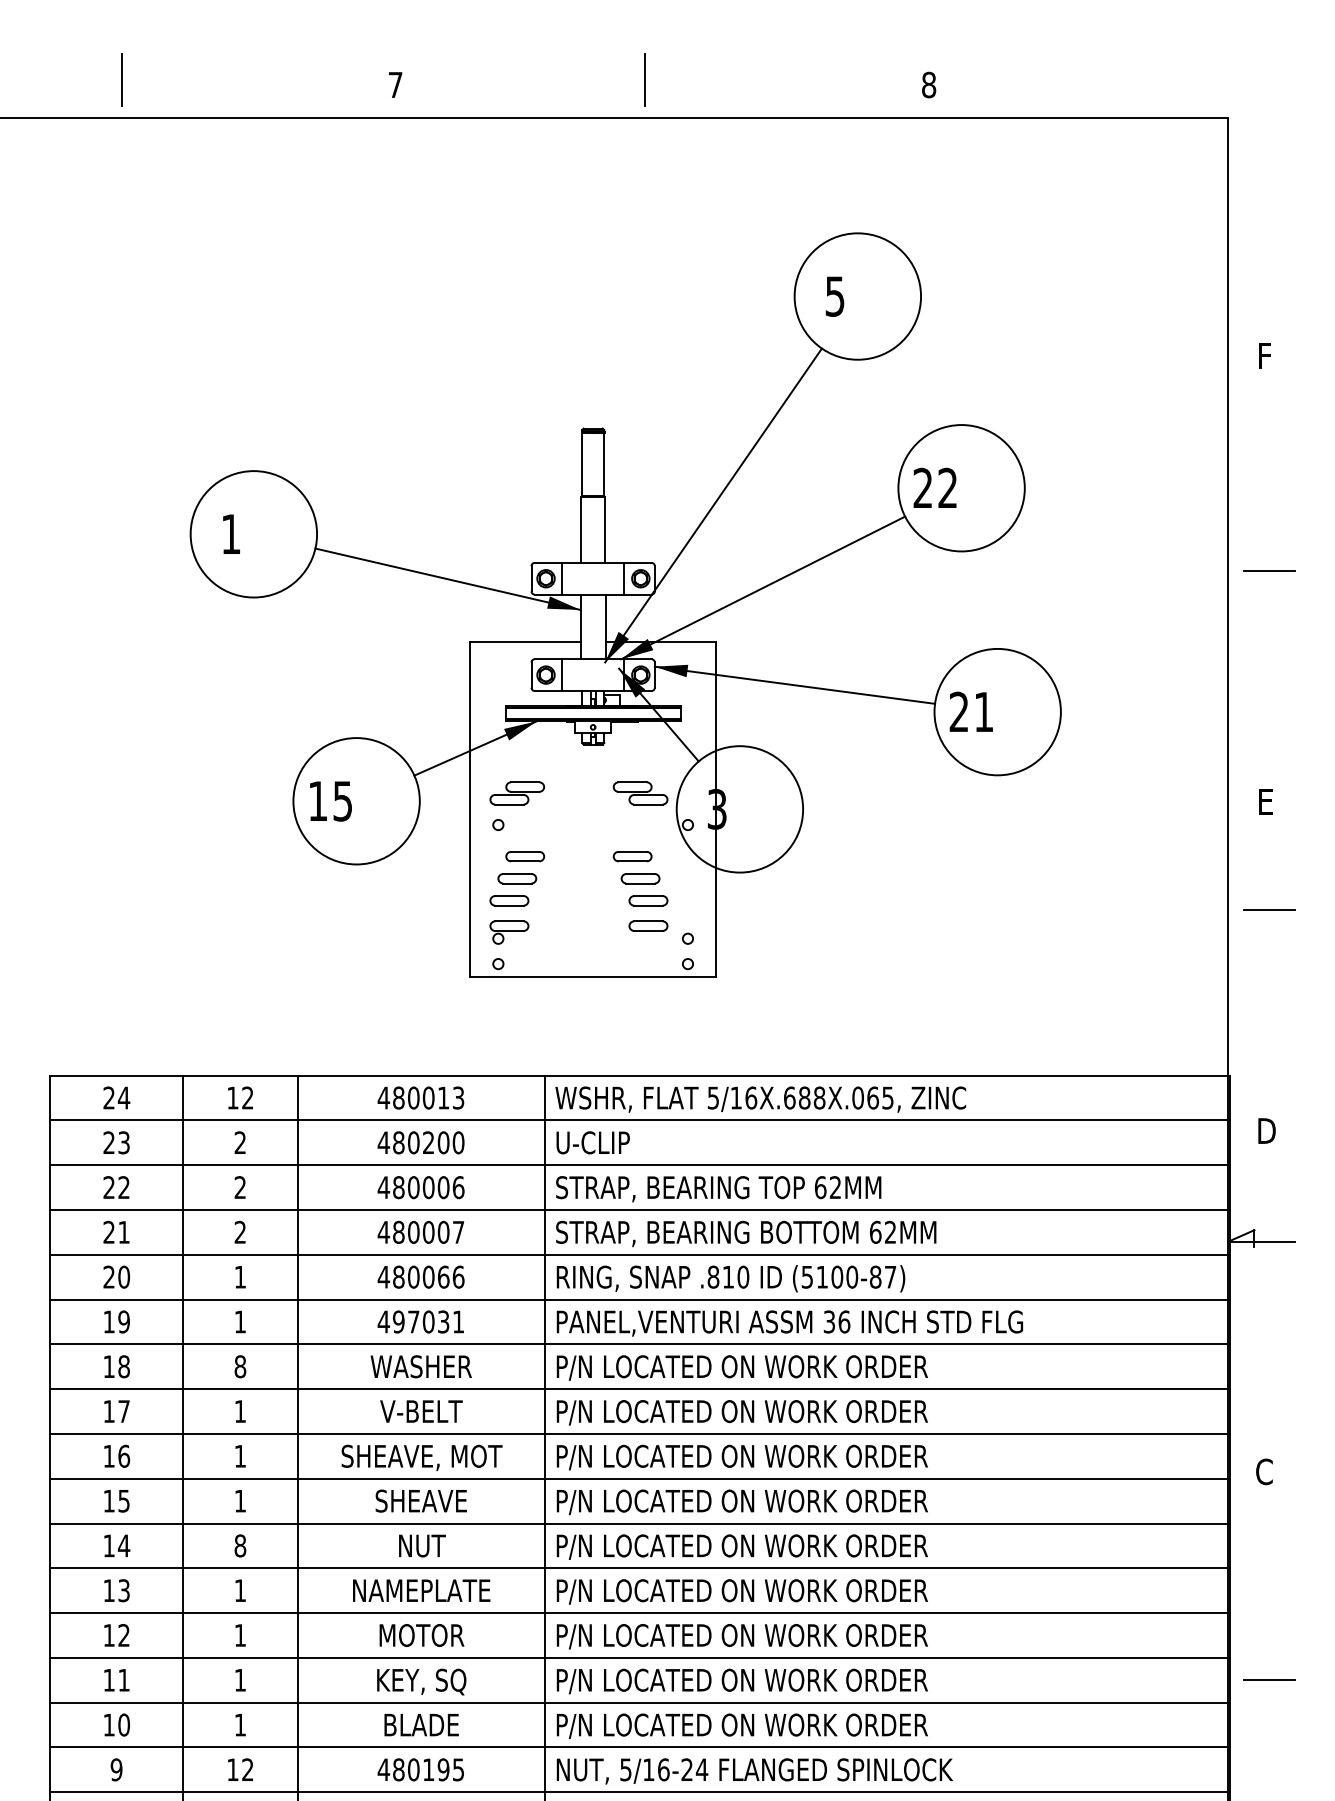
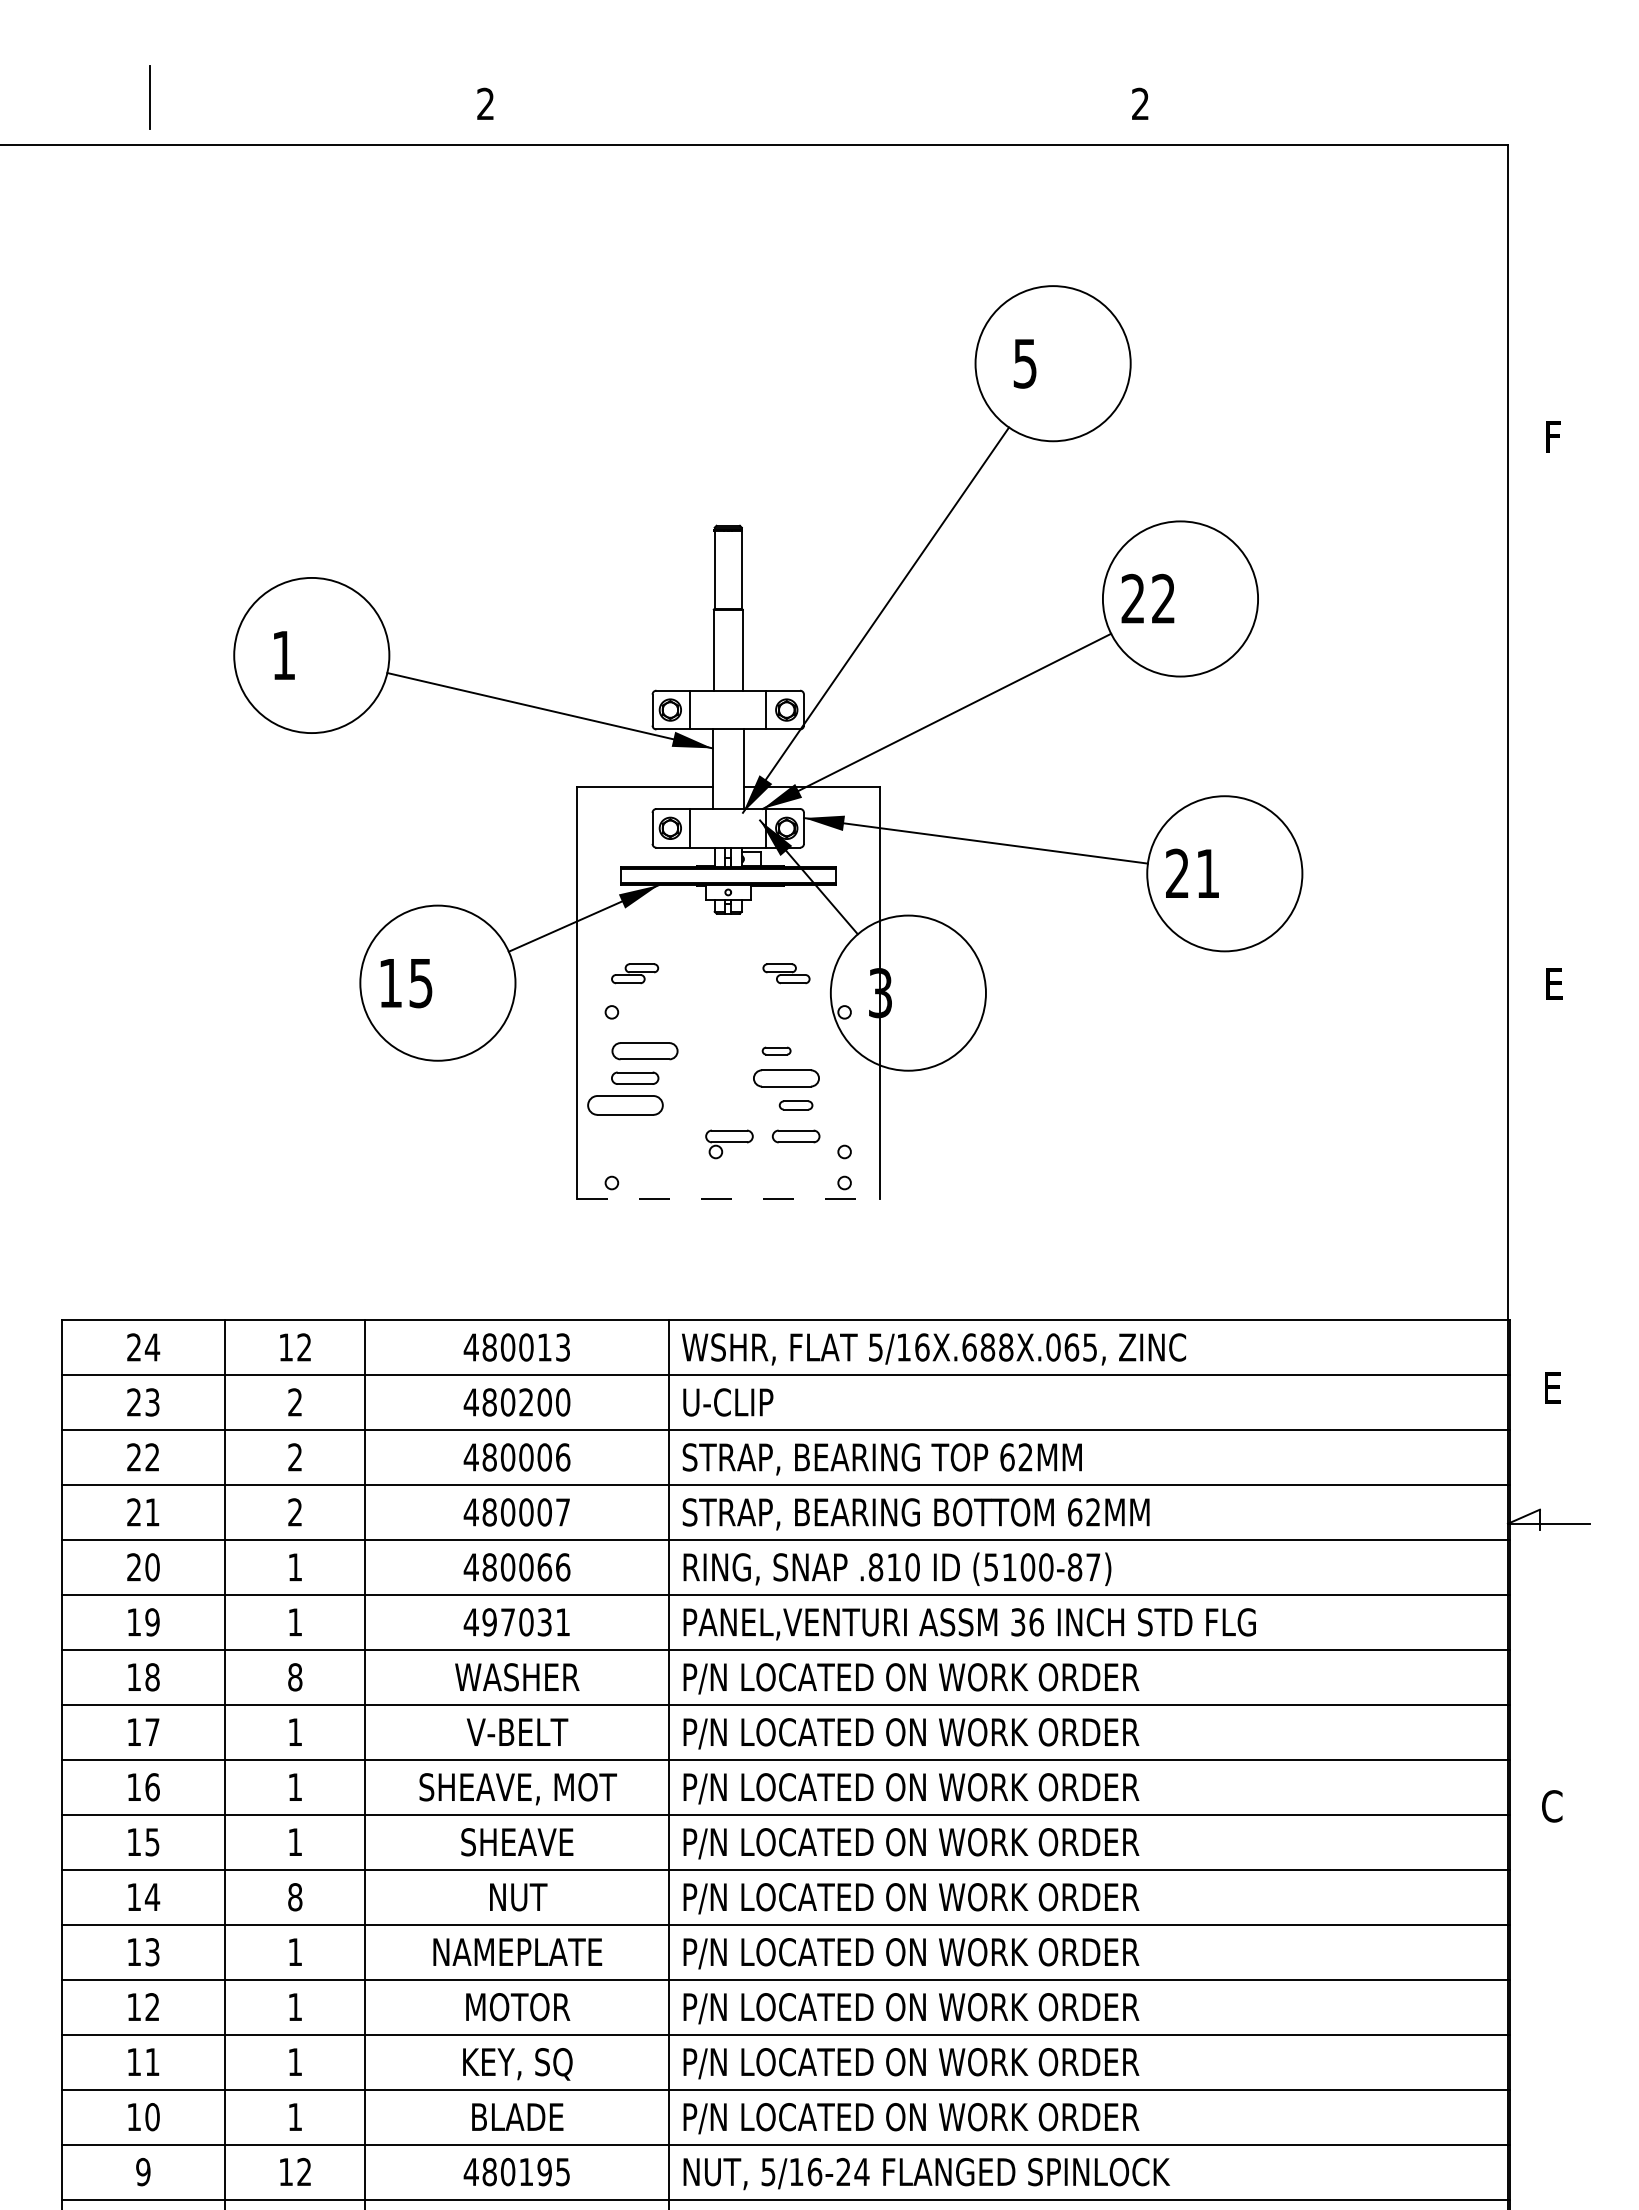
line: (644, 79) -> (791, 97), removed
text: (395, 84) -> (485, 103), 7 -> 2
text: (929, 84) -> (1140, 103), 8 -> 2
line: (1268, 570) -> (1557, 700), removed
part: (516, 793) -> (634, 973), size x0.7
part: (640, 793) -> (786, 973), size x0.7
part: (524, 856) -> (644, 1050), size x1.4
part: (632, 856) -> (776, 1050), size x0.6
part: (640, 878) -> (786, 1077), size x1.4
part: (509, 900) -> (625, 1105), size x1.6
part: (647, 900) -> (795, 1105), size x0.7
line: (1268, 910) -> (1557, 1117), removed
part: (509, 932) -> (729, 1144), moved
line: (593, 976) -> (728, 1198), solid -> dashed
text: (1267, 1130) -> (1555, 1387), D -> E
line: (1268, 1680) -> (1557, 2062), removed

